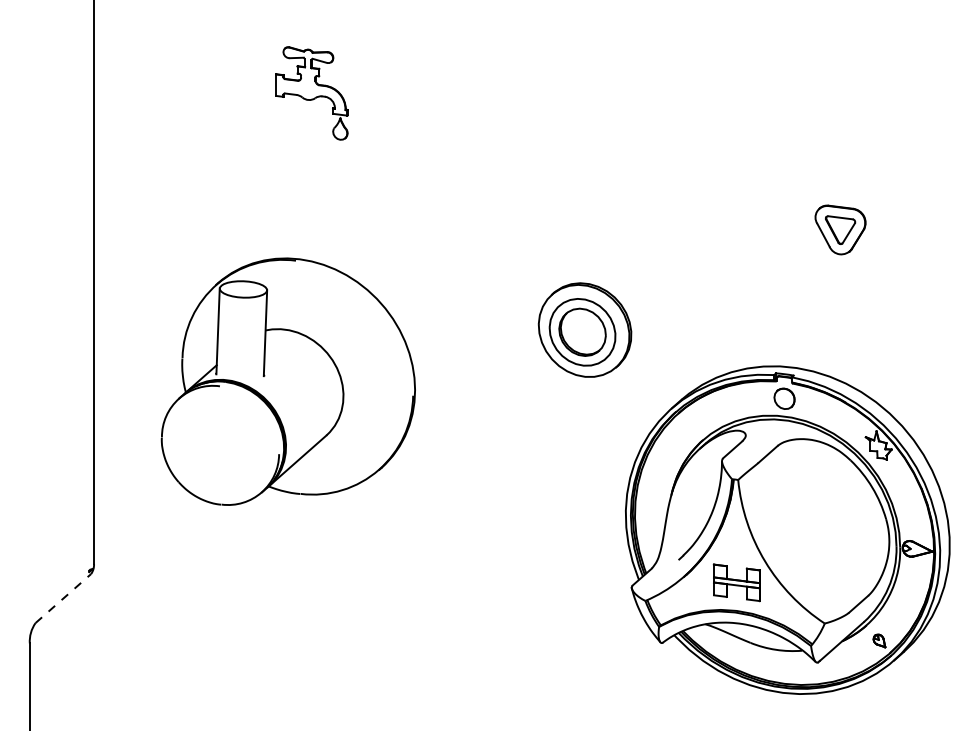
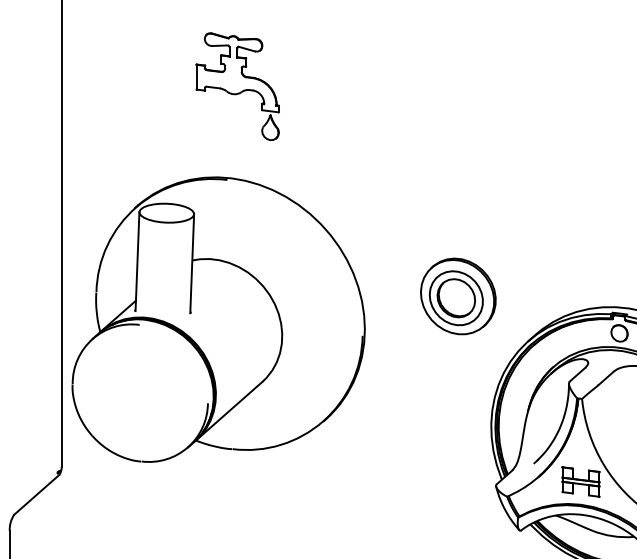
part: (311, 93) -> (237, 86), size x1.43
part: (584, 329) -> (457, 295), moved
part: (288, 381) -> (218, 319), size x1.43
line: (63, 598) -> (36, 494), dashed -> solid

